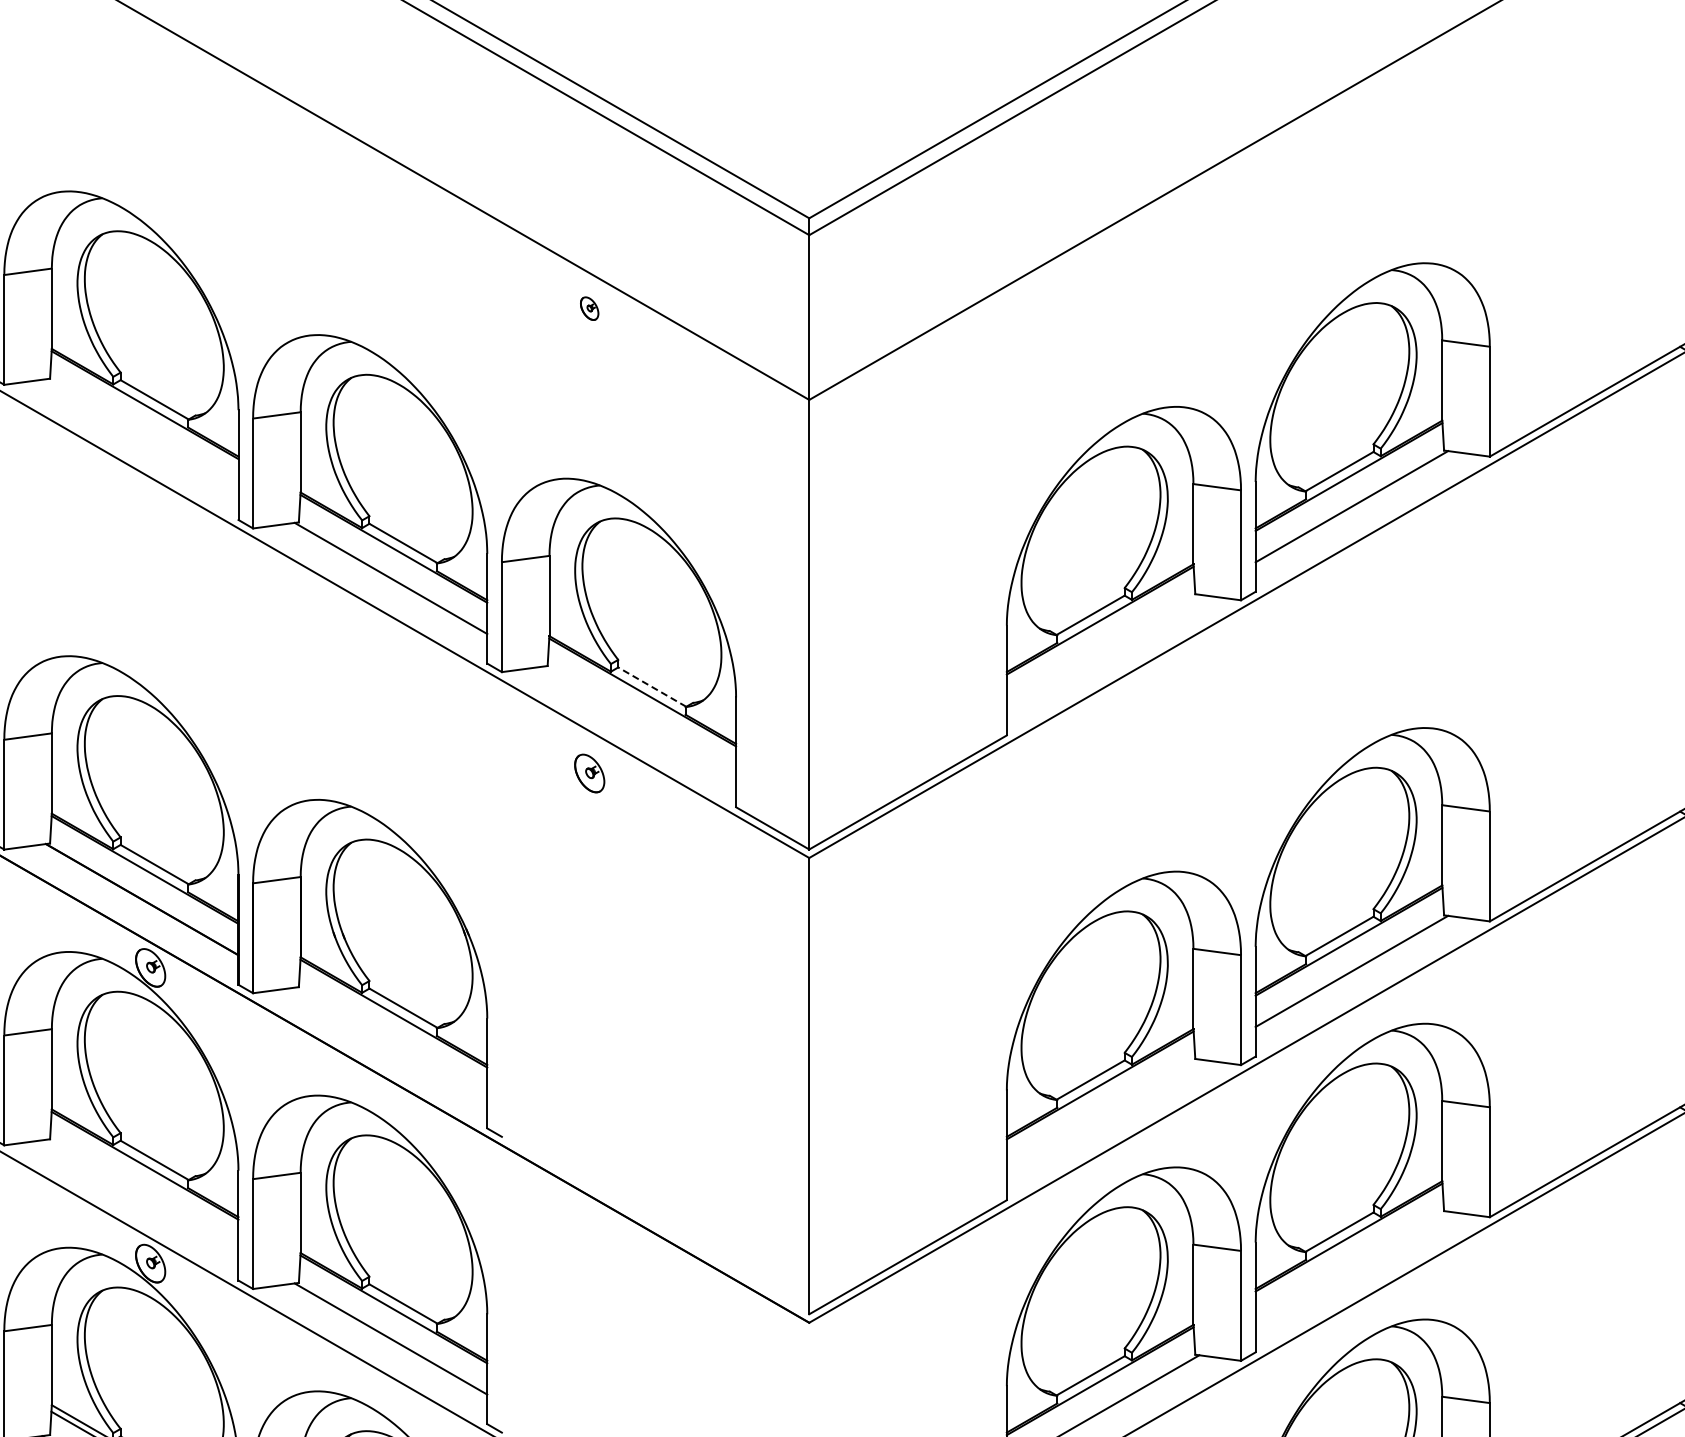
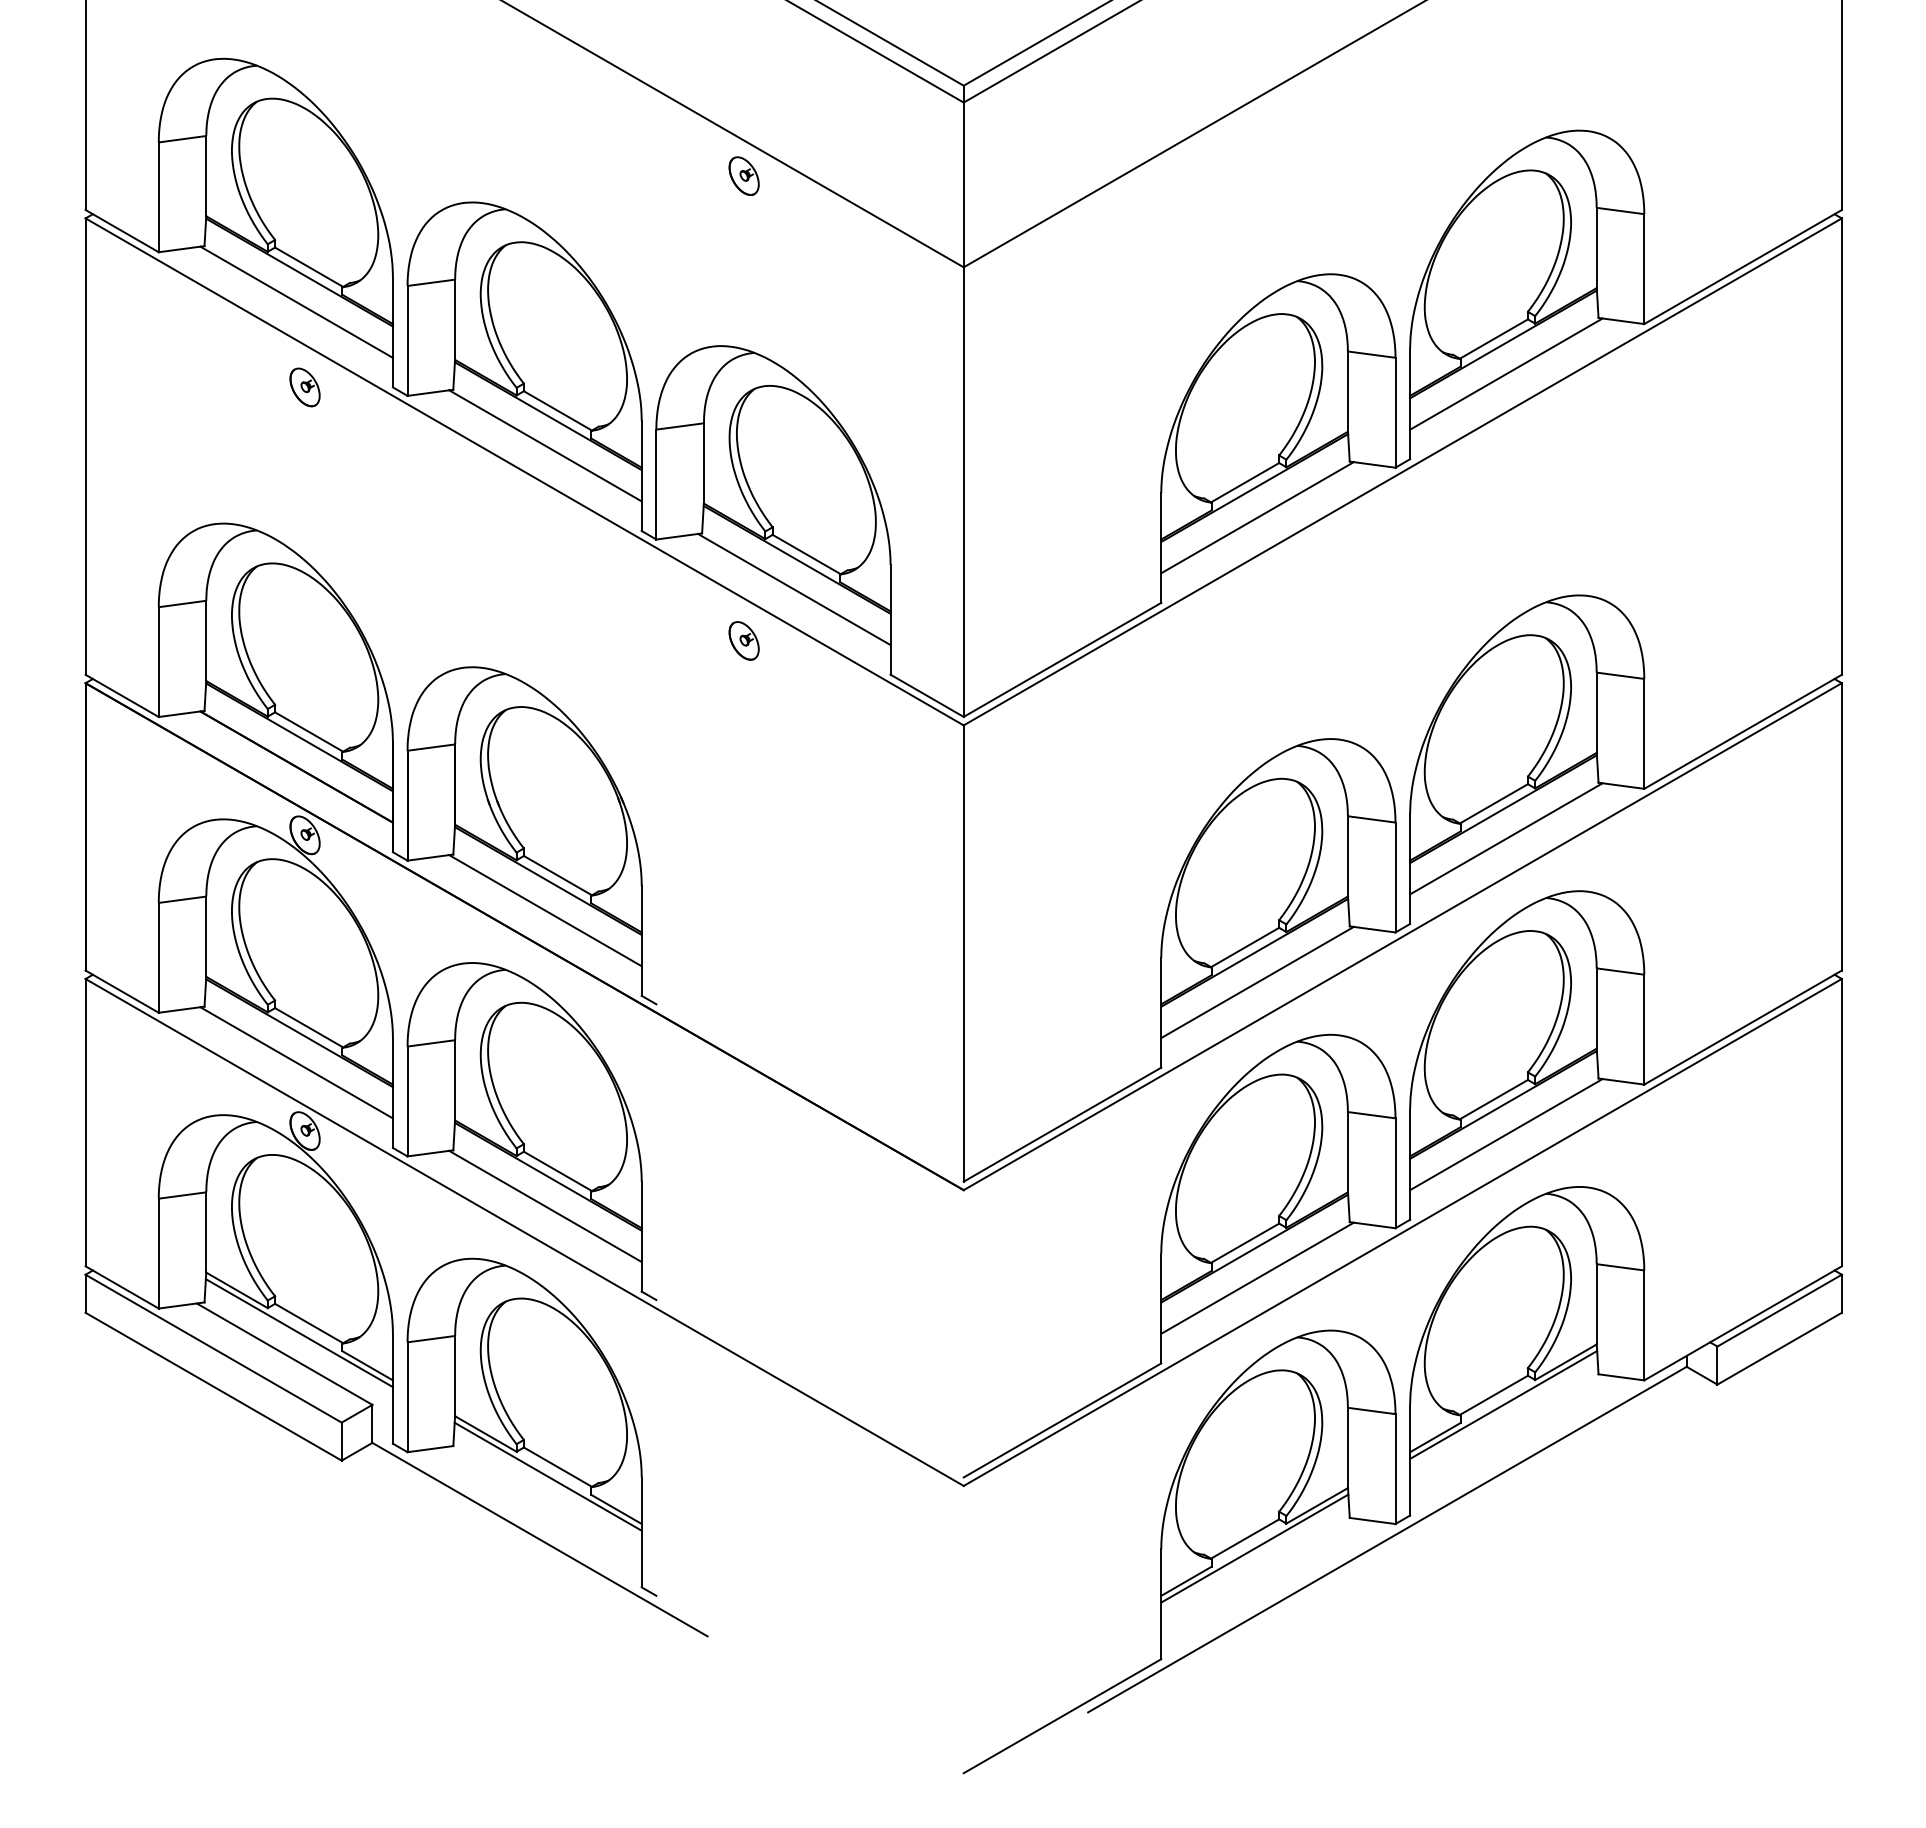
part: (589, 308) -> (743, 175), size x1.67
line: (142, 434) -> (296, 301), added
part: (150, 520) -> (304, 387), added
line: (1103, 650) -> (1257, 517), added
line: (652, 687) -> (806, 554), dashed -> solid
line: (639, 722) -> (793, 589), added
line: (391, 1043) -> (545, 910), added
line: (1103, 1115) -> (1257, 982), added
line: (142, 1195) -> (296, 1062), added
line: (1352, 1267) -> (1506, 1134), added

